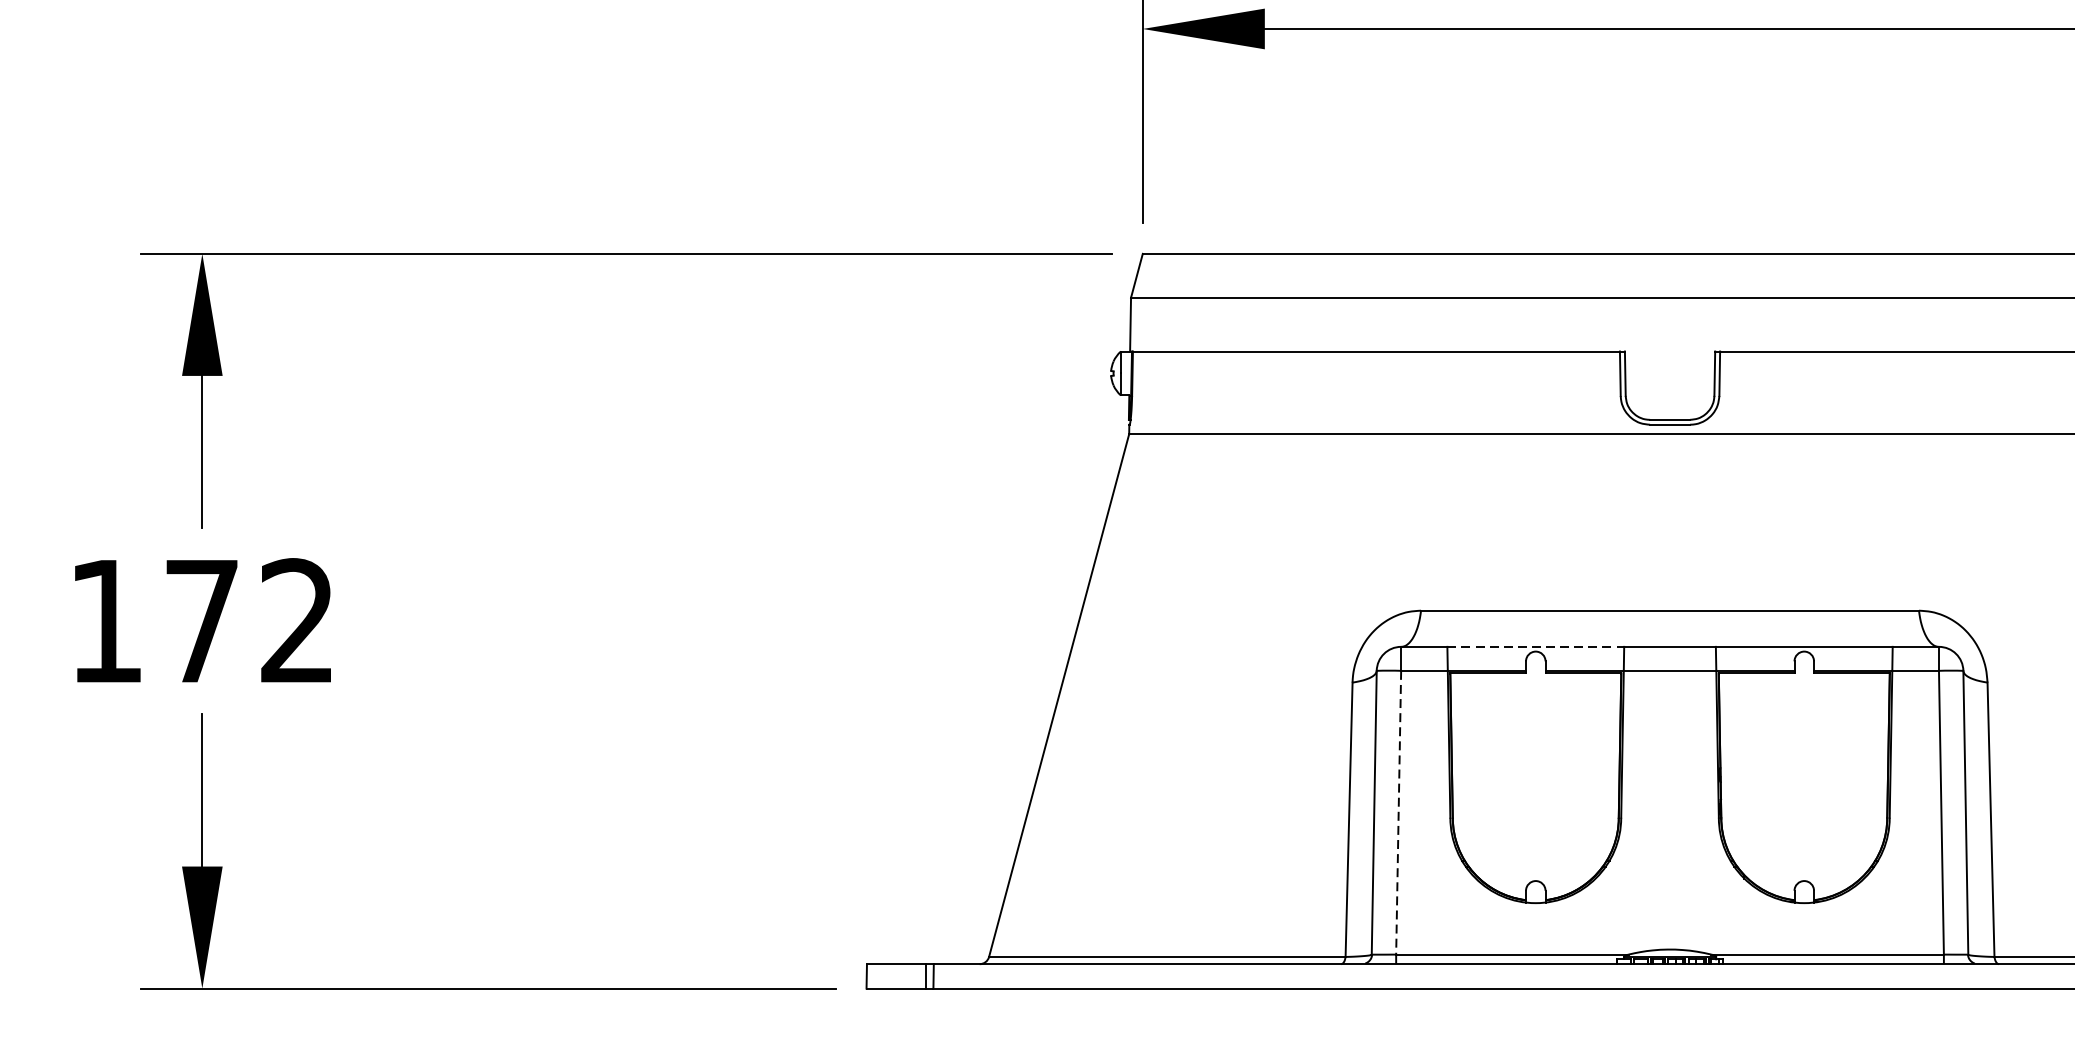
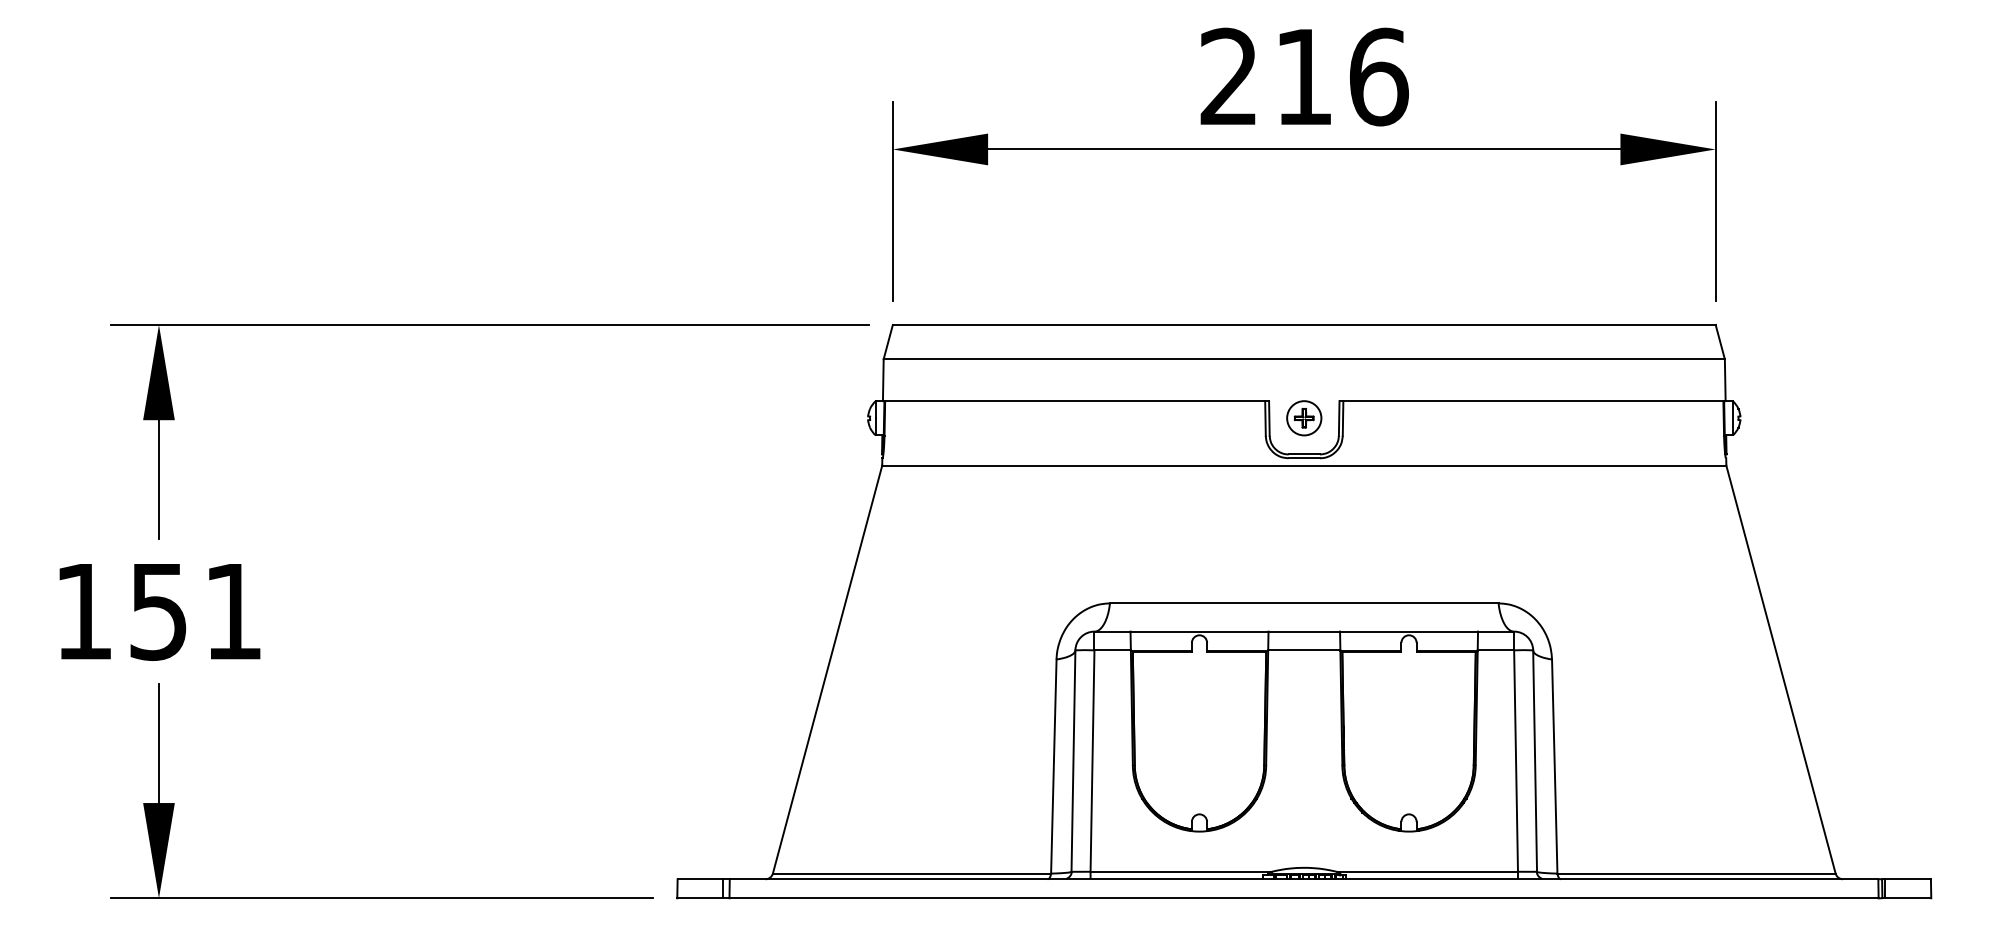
part: (1670, 373) -> (1304, 418), added
text: (249, 621) -> (195, 611), 172 -> 151
line: (1535, 646) -> (1199, 631), dashed -> solid
line: (1398, 813) -> (1092, 761), dashed -> solid

